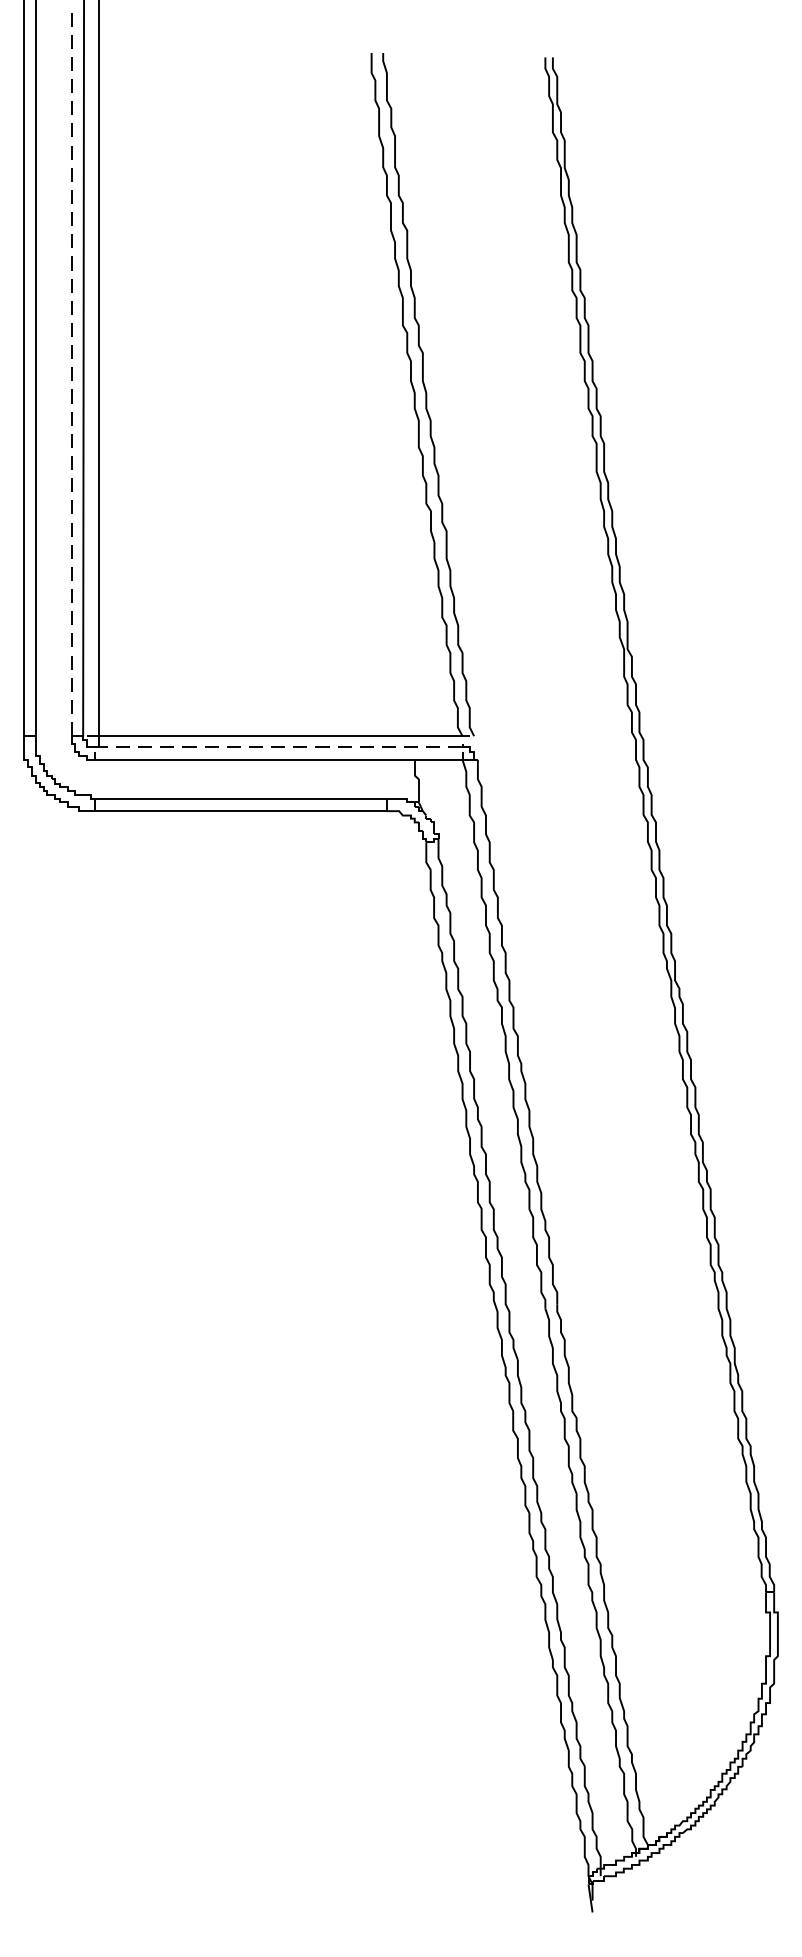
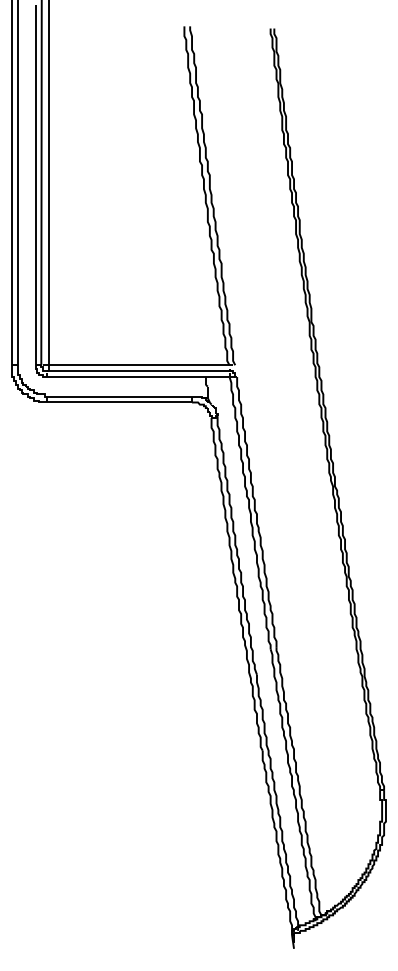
line: (71, 371) -> (35, 184), dashed -> solid
line: (277, 746) -> (137, 370), dashed -> solid

